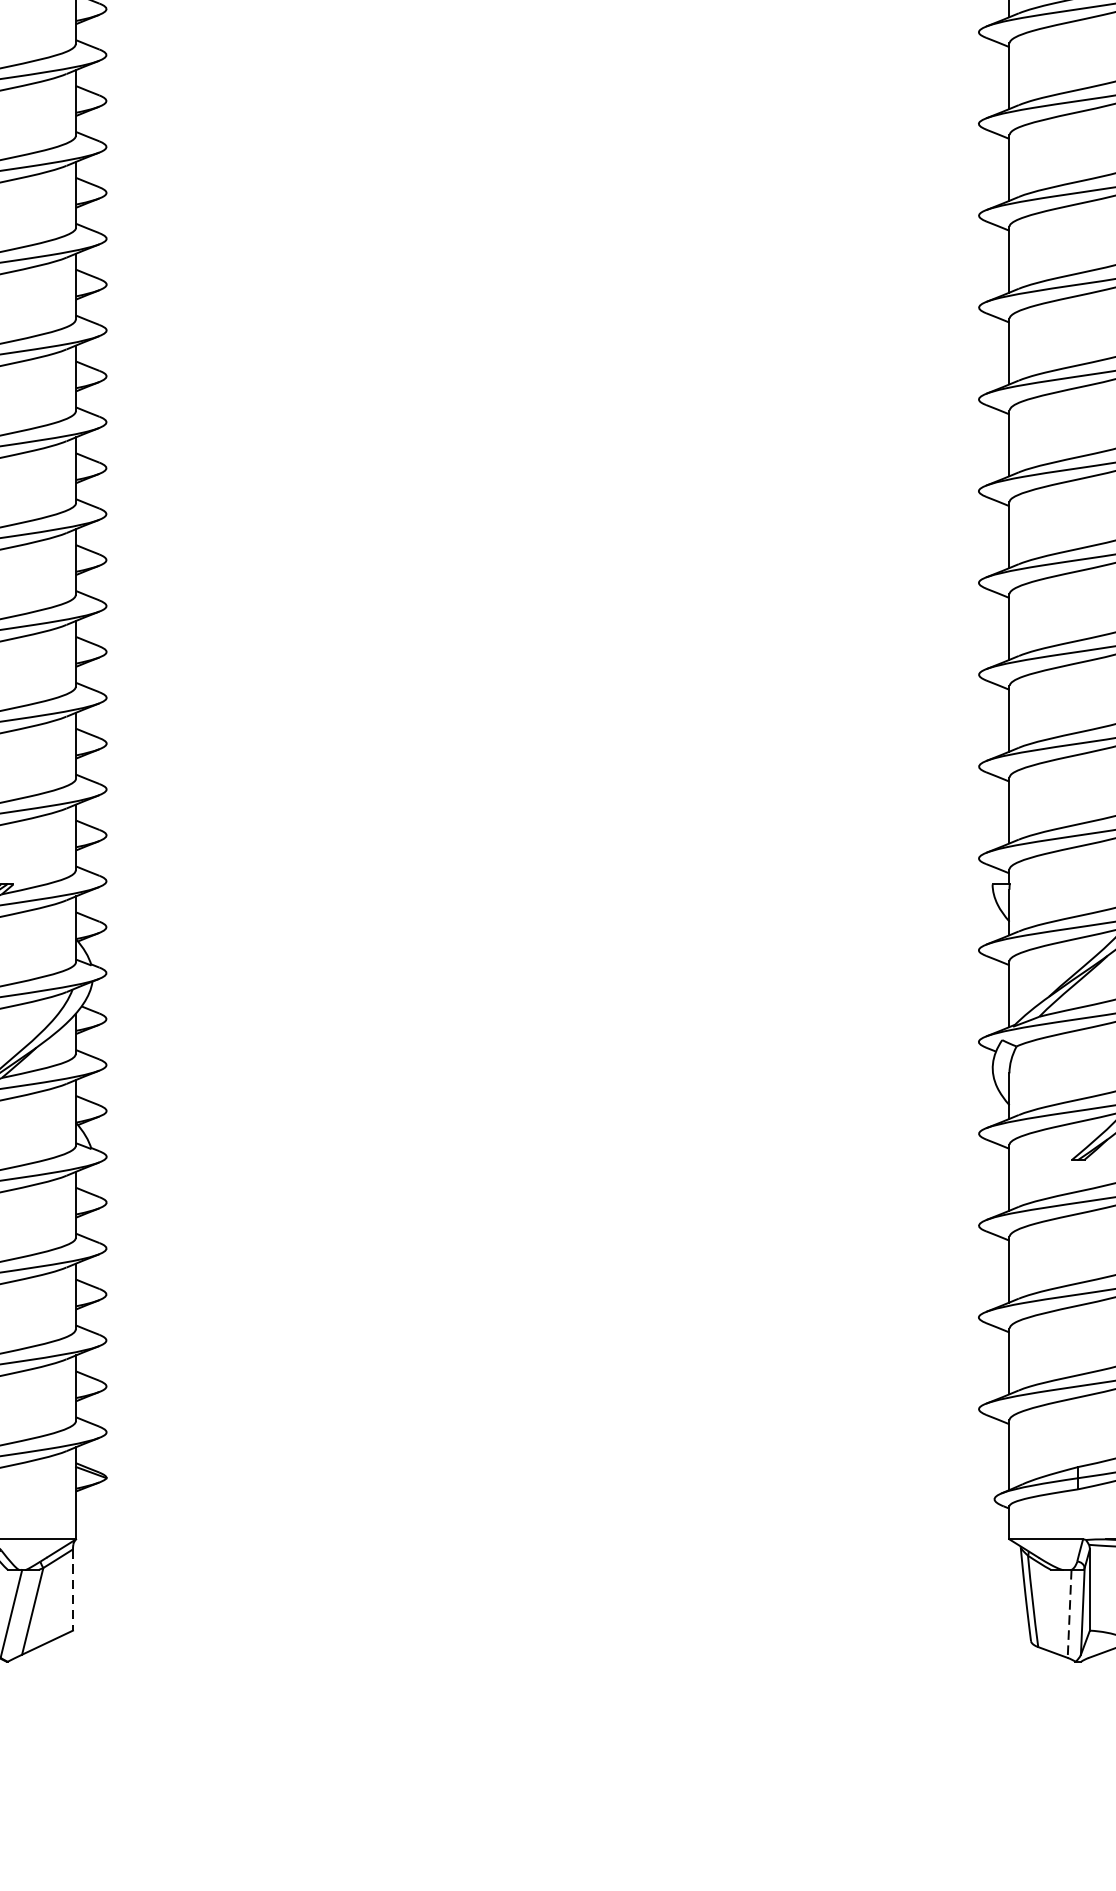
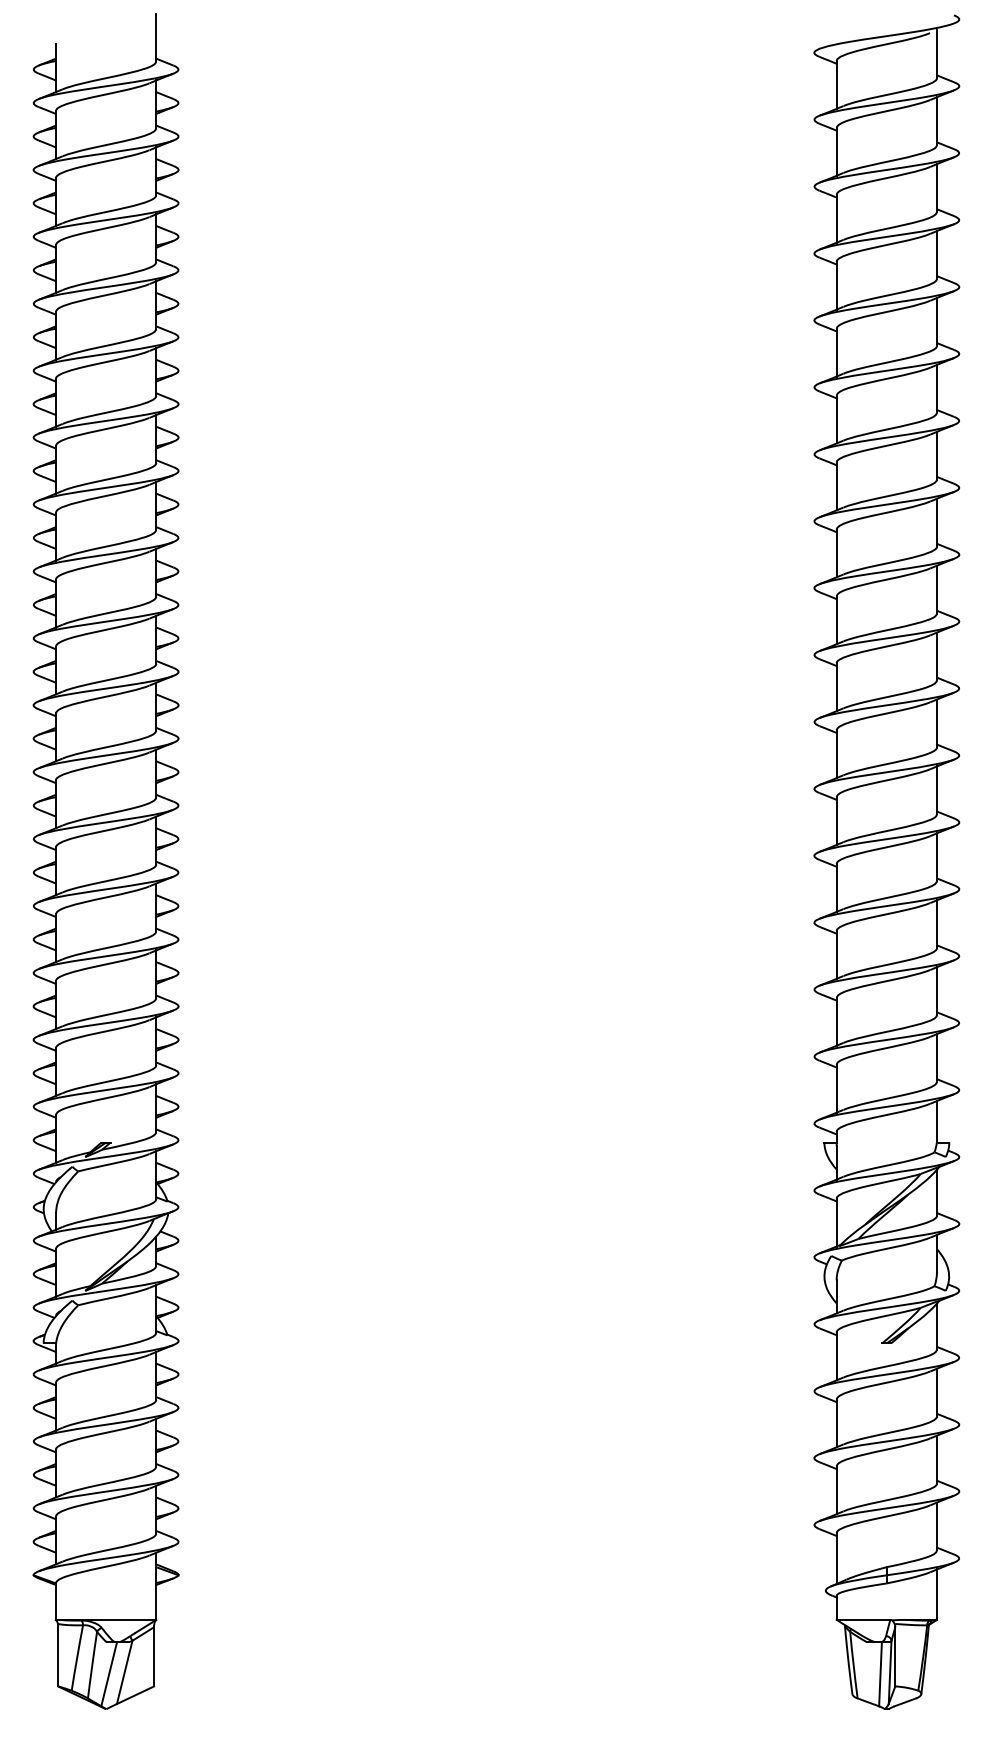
line: (73, 1589) -> (154, 1656), dashed -> solid
line: (1069, 1614) -> (880, 1674), dashed -> solid

